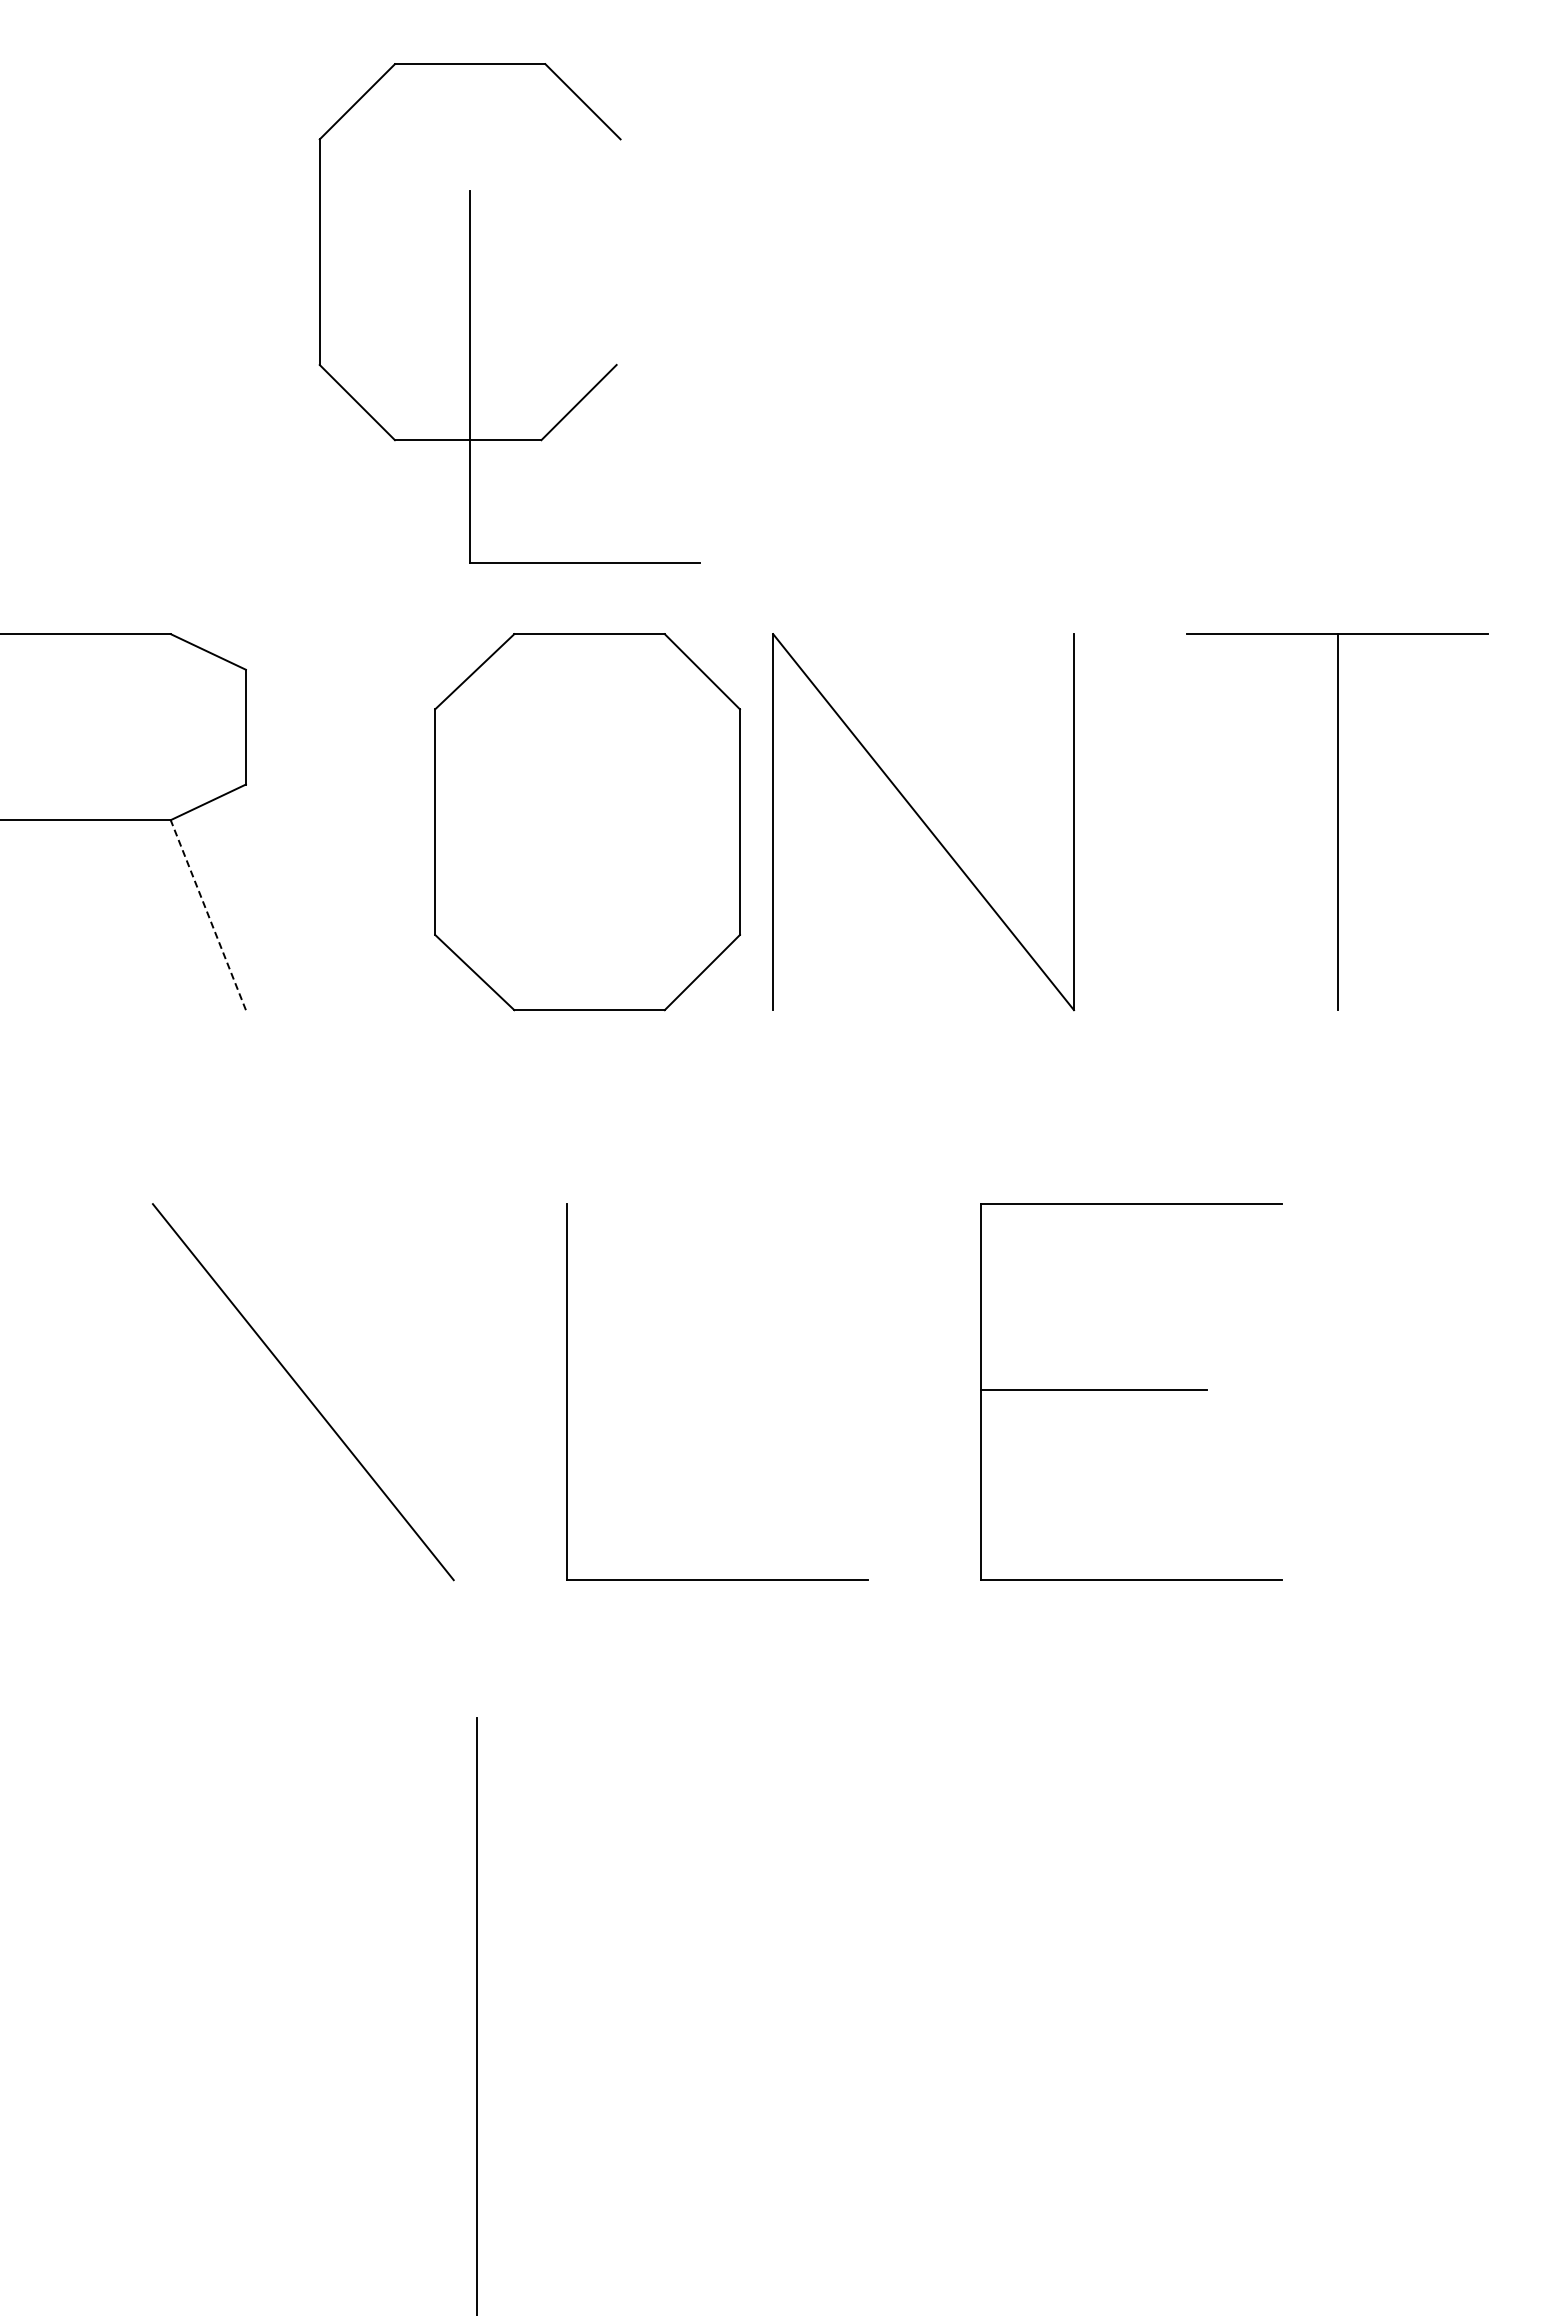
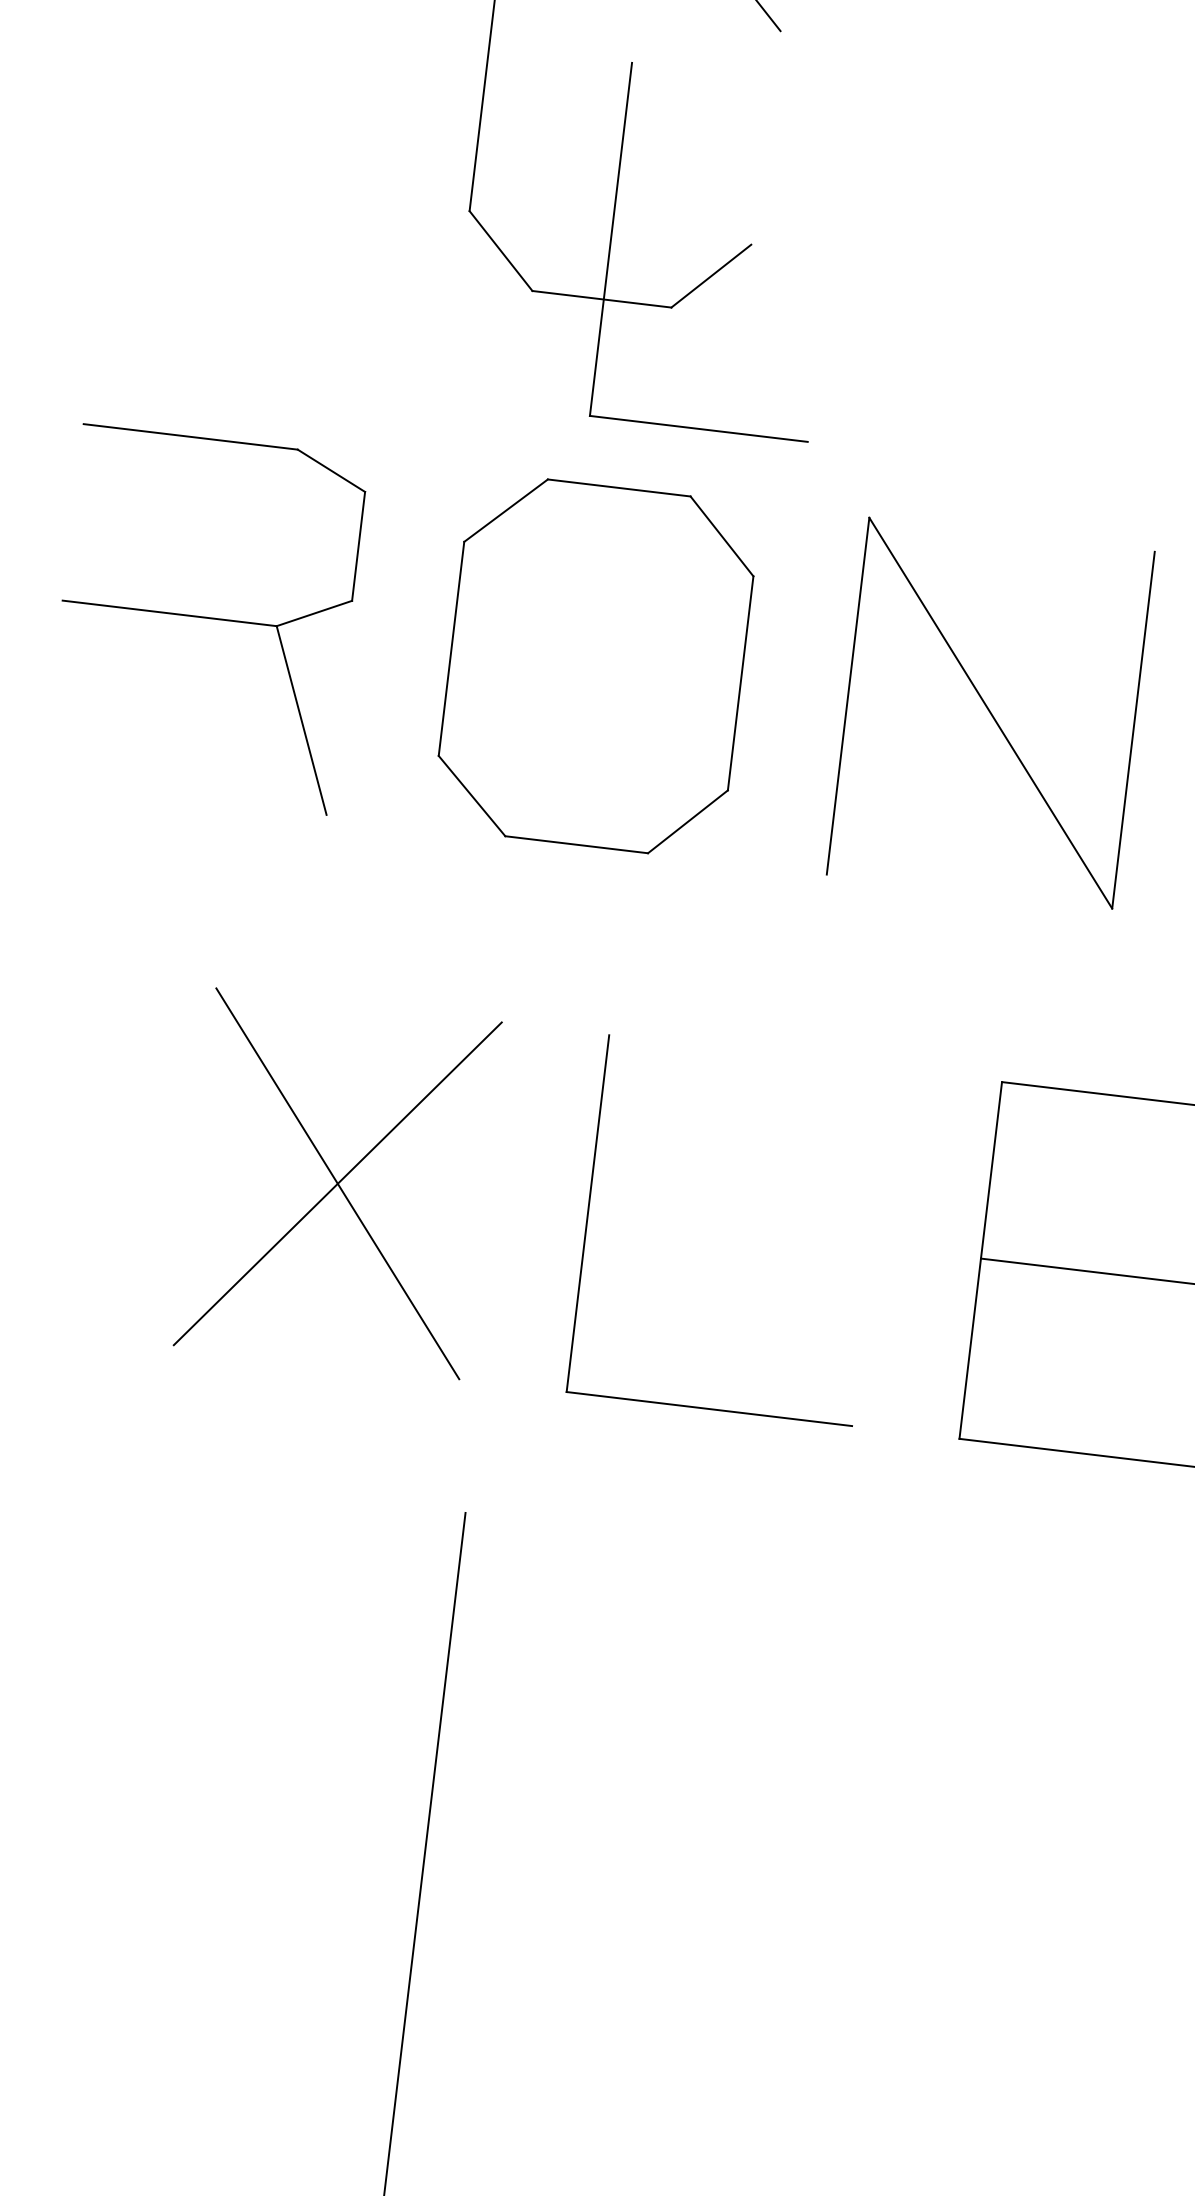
part: (587, 822) -> (595, 666), moved
line: (208, 914) -> (301, 719), dashed -> solid
line: (302, 1392) -> (336, 1184), added

